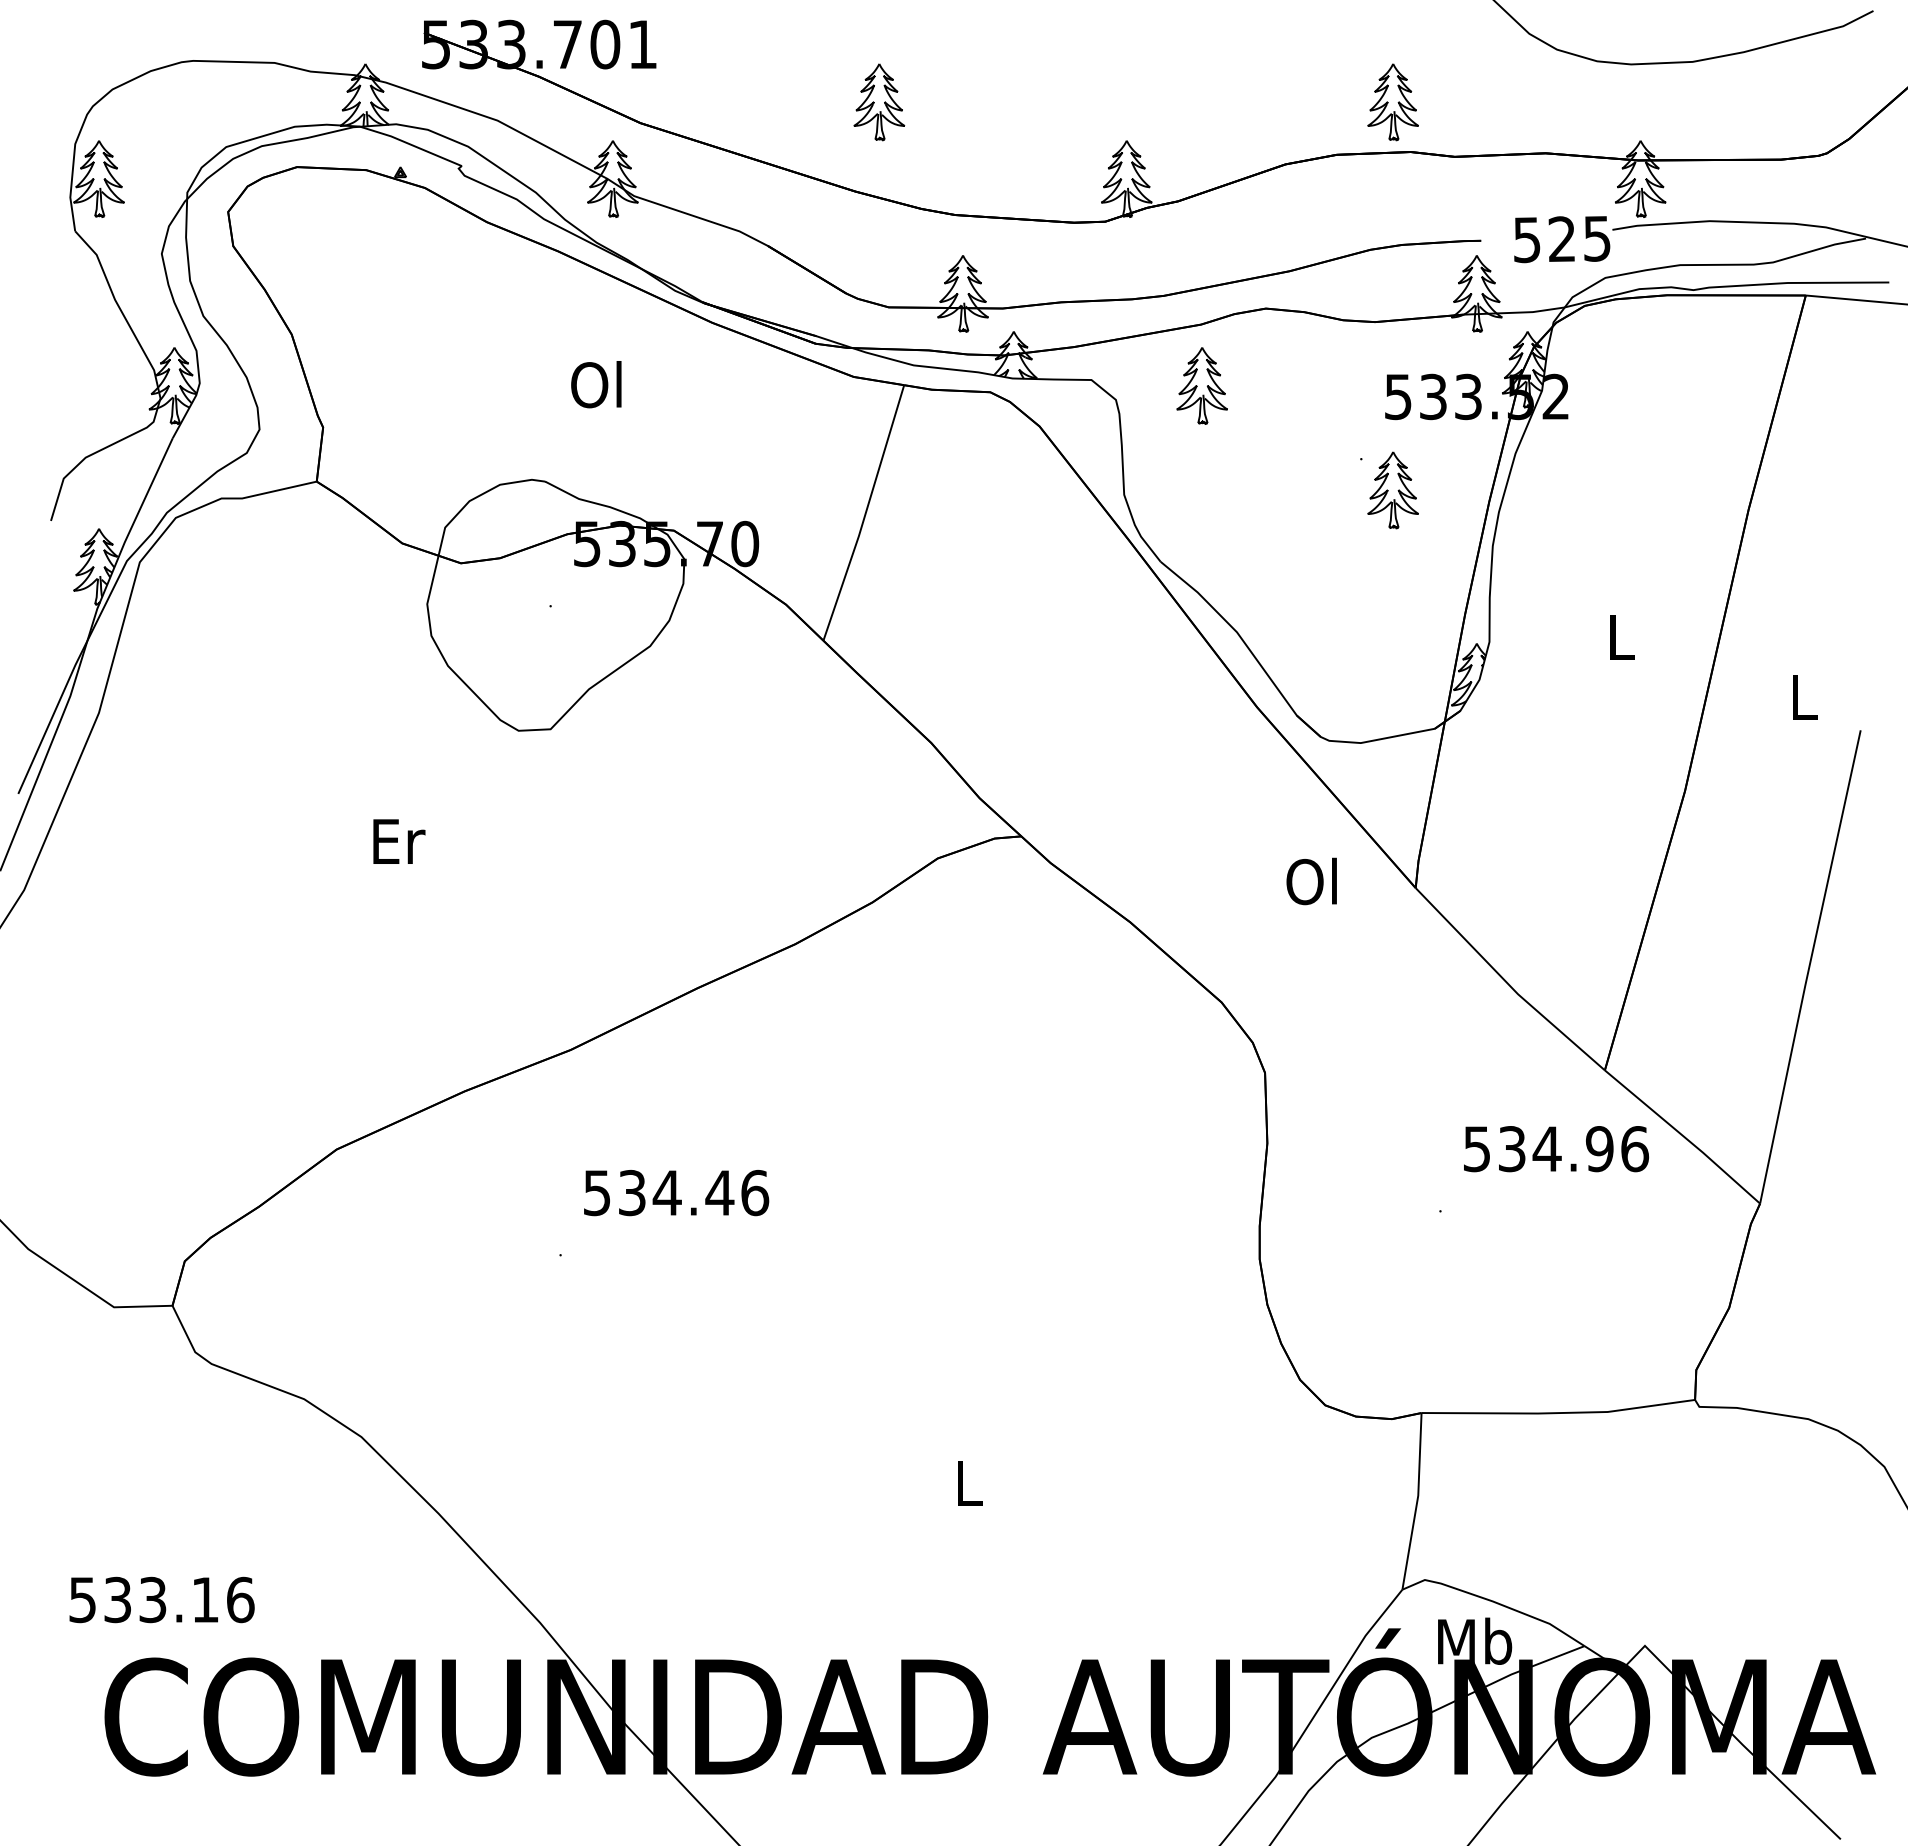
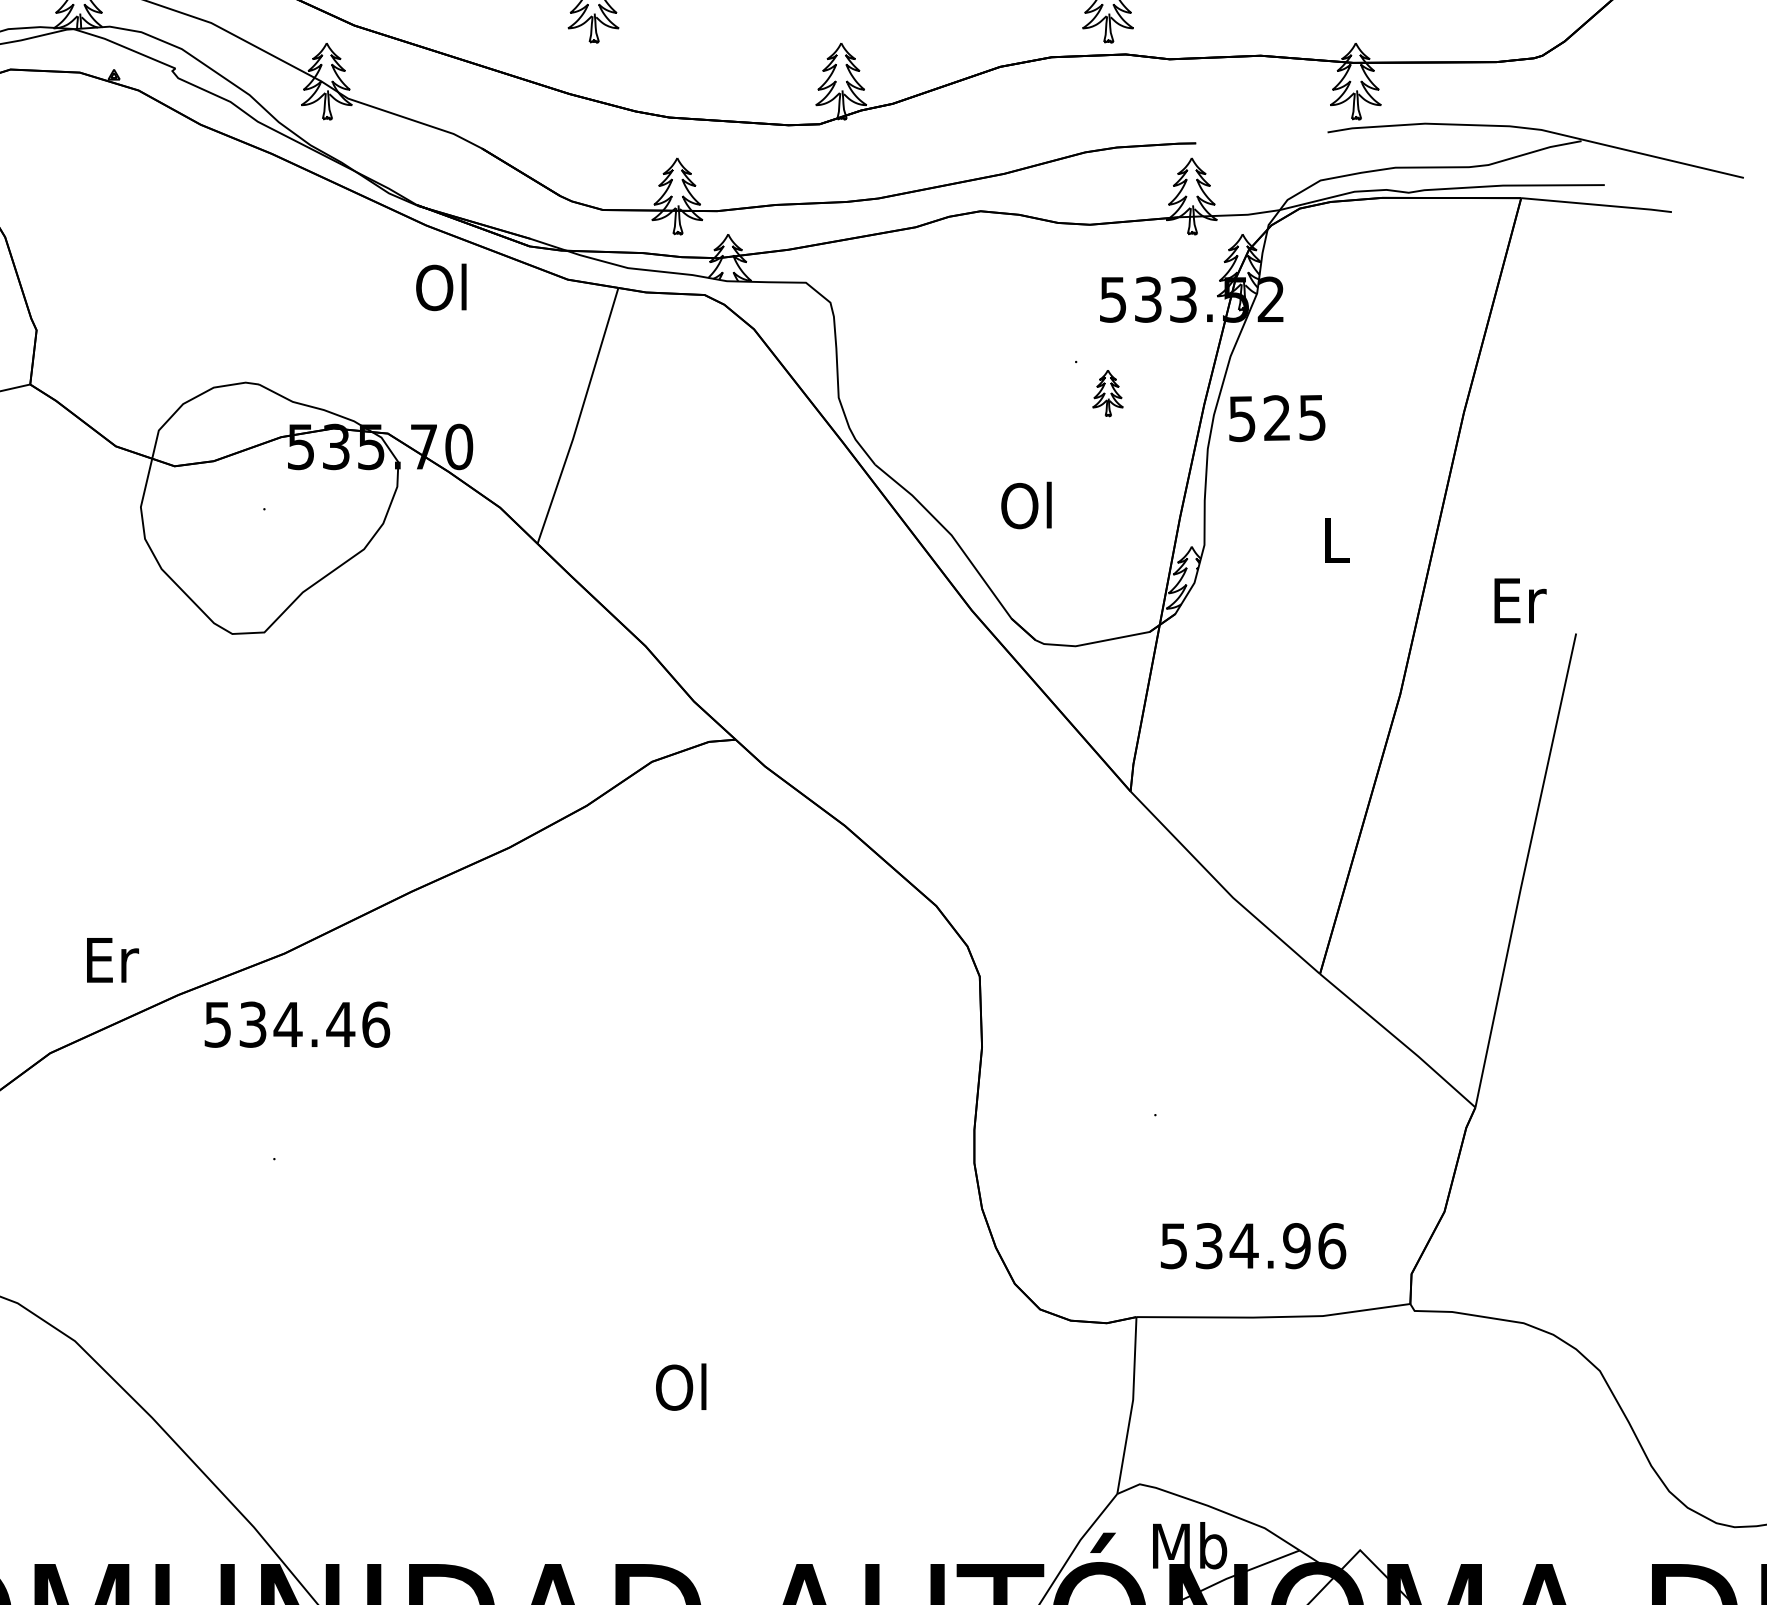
text: (1562, 239) -> (1277, 418), moved
text: (596, 384) -> (441, 287), moved
part: (1201, 385) -> (916, 288), removed
part: (1392, 490) -> (1107, 393), size x0.6
text: (1805, 697) -> (1520, 600), L -> Er
text: (399, 841) -> (113, 960), moved
text: (1311, 881) -> (1026, 505), moved
text: (1556, 1149) -> (1253, 1246), moved
text: (676, 1193) -> (297, 1025), moved
text: (966, 1482) -> (680, 1386), L -> Ol

